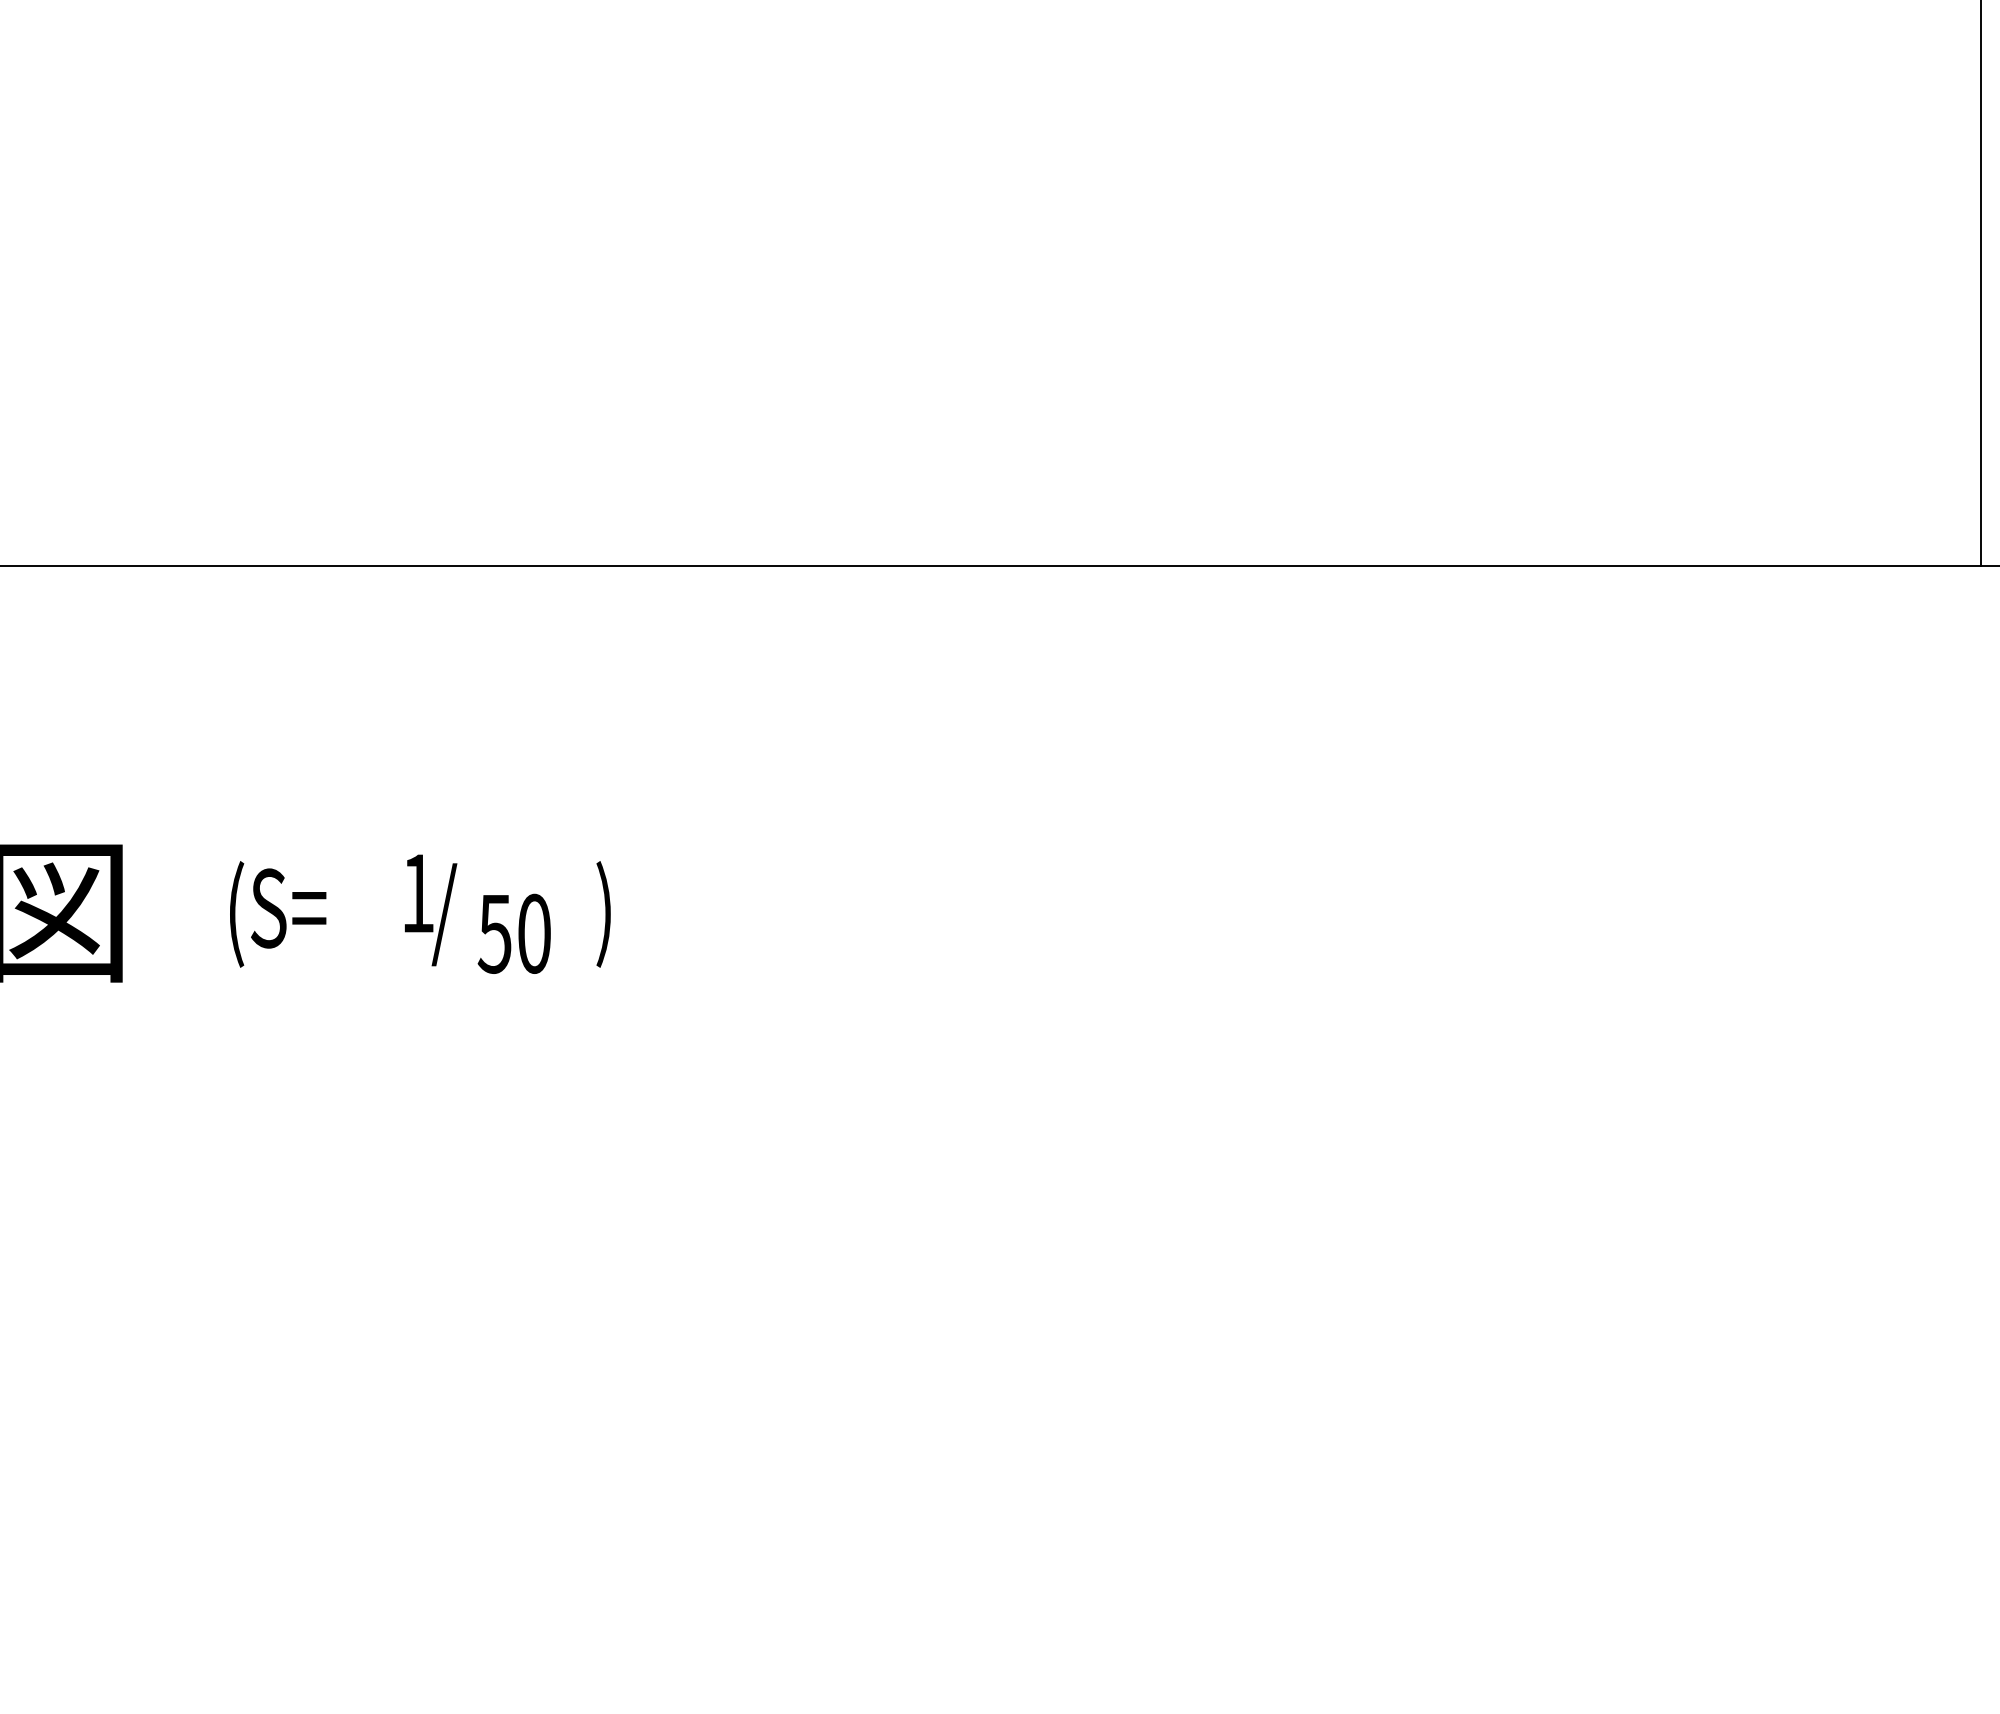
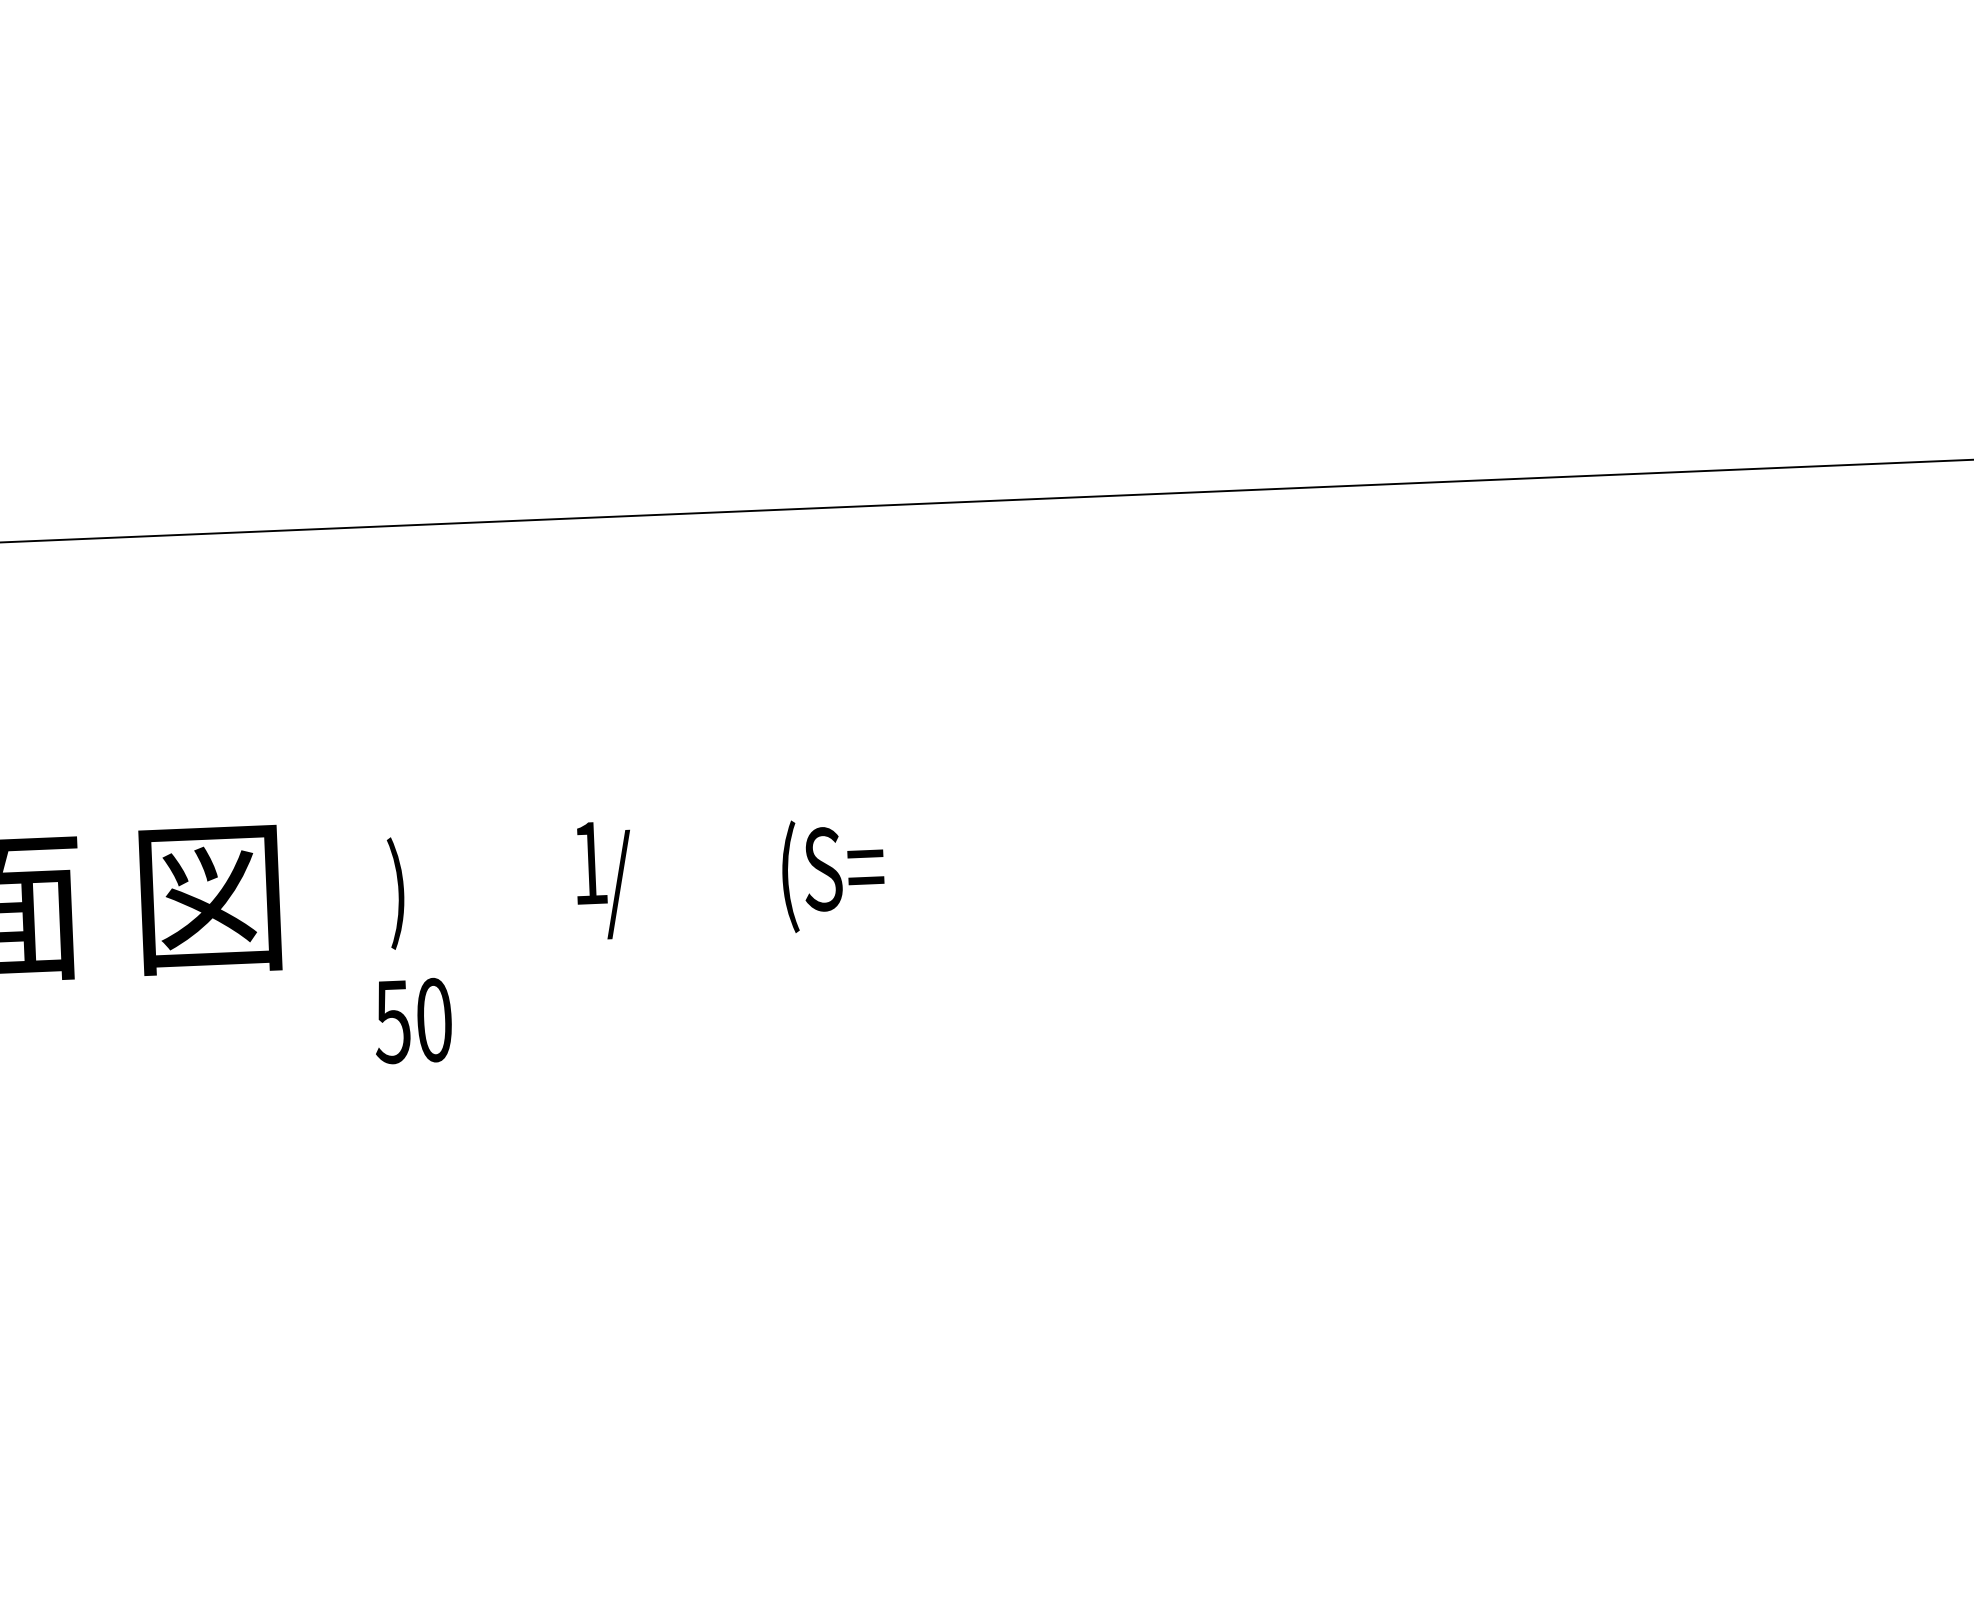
text: (276, 914) -> (441, 891), (S= -> )
text: (646, 914) -> (831, 875), ) -> (S=
text: (513, 933) -> (412, 1020), moved

